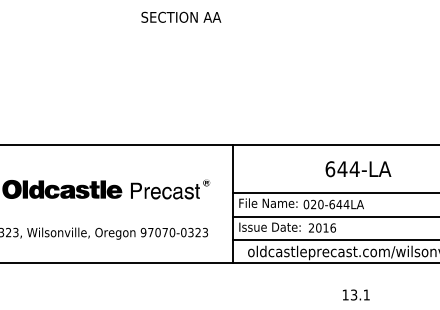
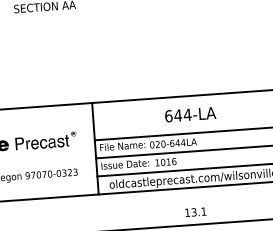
text: (310, 227) -> (156, 162), 2016 -> 1016

